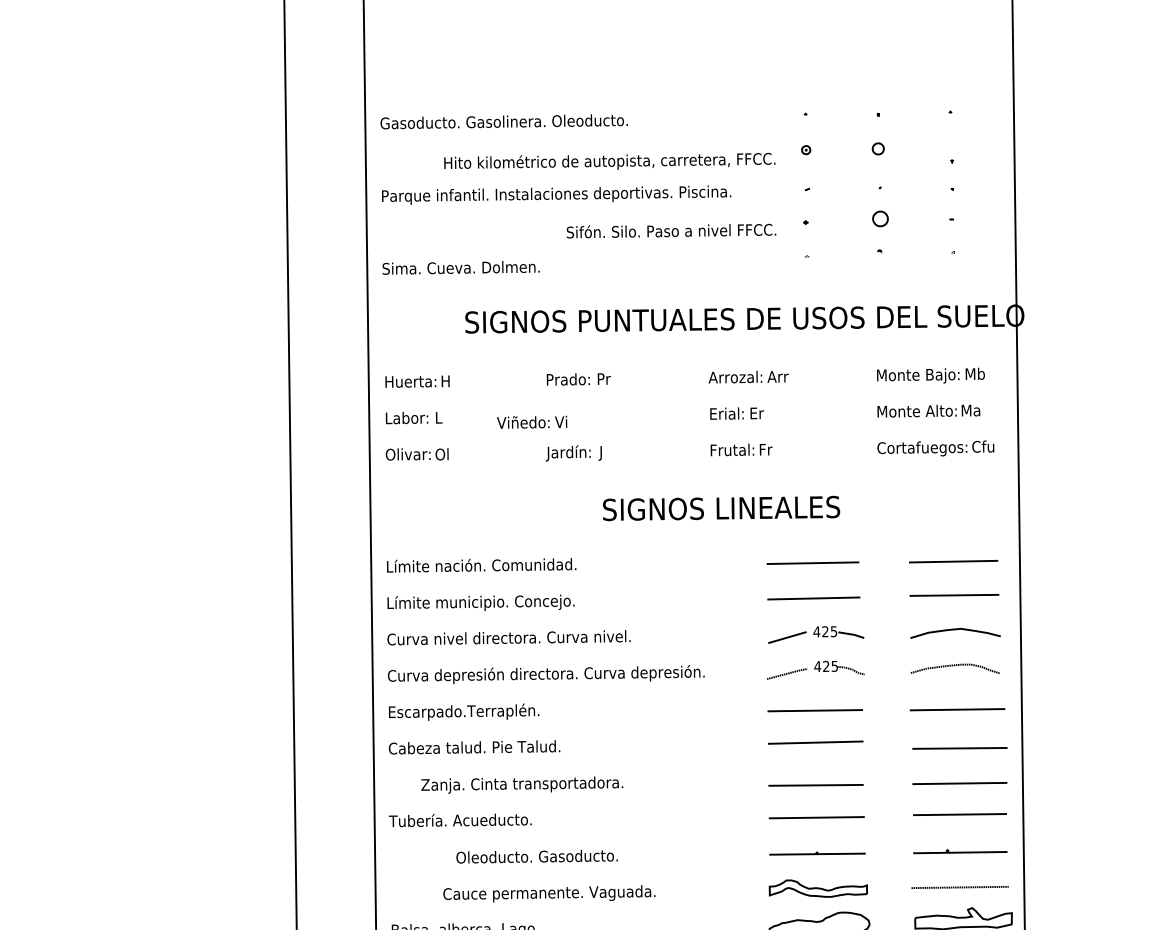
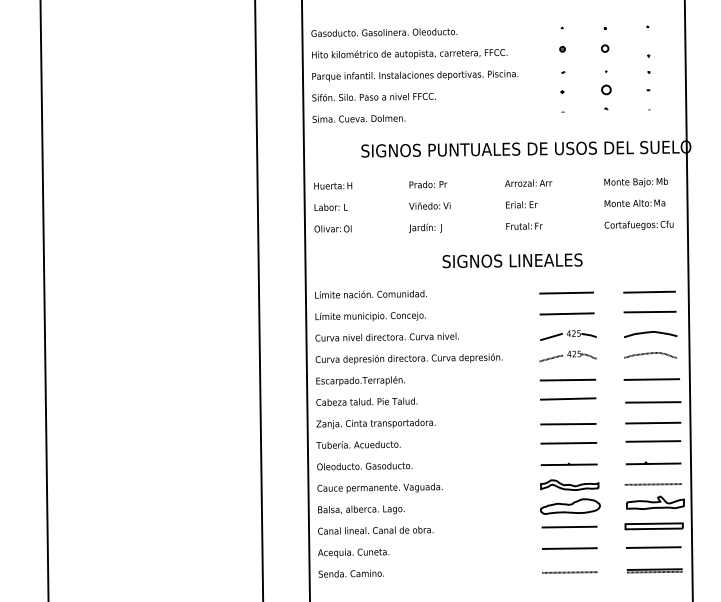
text: (609, 160) -> (409, 53), moved
text: (670, 230) -> (373, 96), moved
text: (531, 421) -> (429, 205), moved
text: (521, 784) -> (375, 423), moved
text: (536, 857) -> (364, 466), moved
text: (548, 894) -> (379, 488), moved

